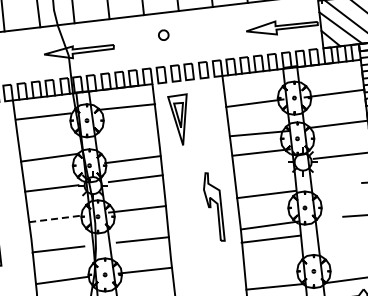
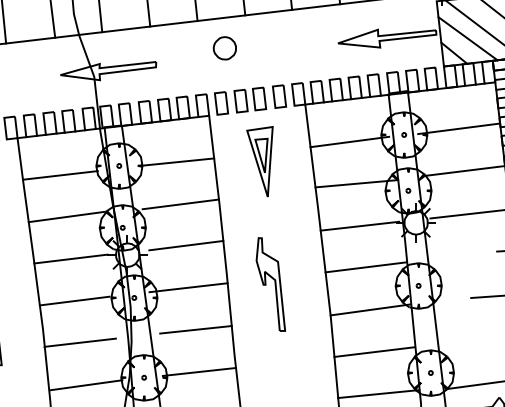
part: (163, 35) -> (224, 48), size x1.67
line: (127, 106) -> (176, 161), moved
line: (42, 116) -> (59, 175), moved
part: (177, 119) -> (260, 161), moved
line: (260, 152) -> (358, 226), moved
line: (132, 159) -> (180, 204), moved
part: (214, 206) -> (271, 283), moved
line: (54, 219) -> (74, 301), dashed -> solid
line: (270, 238) -> (374, 351), moved

